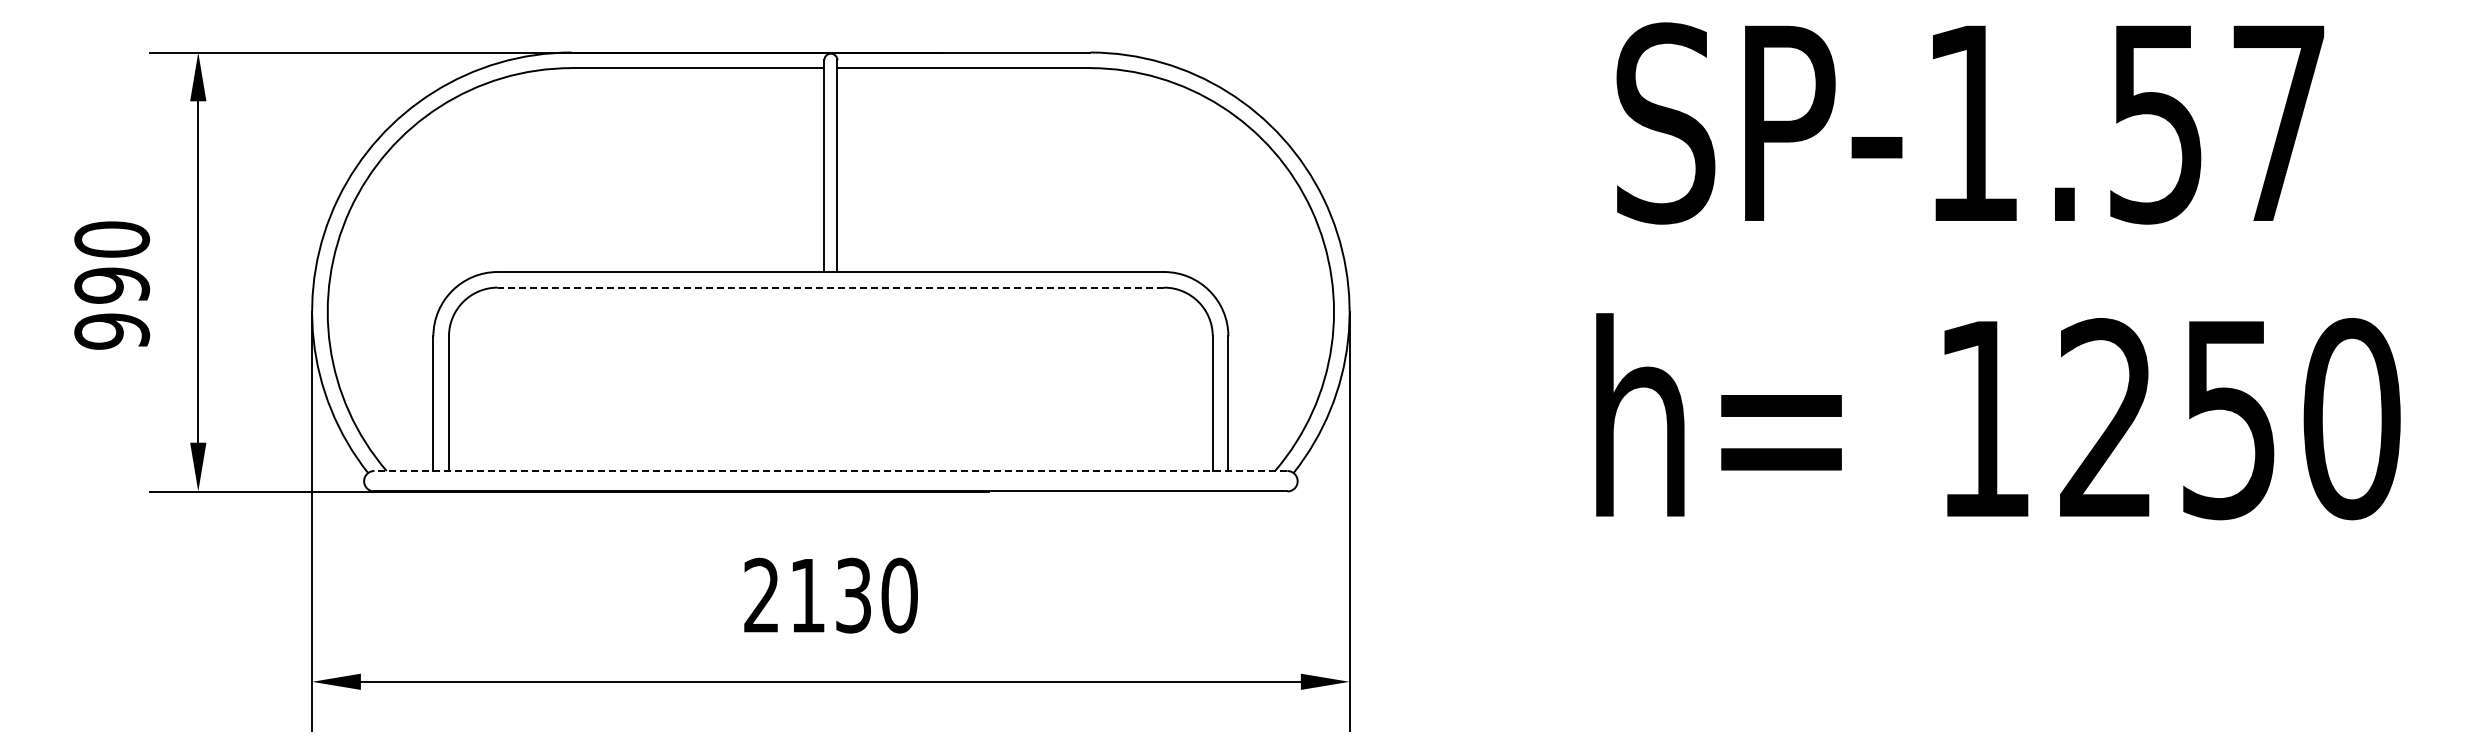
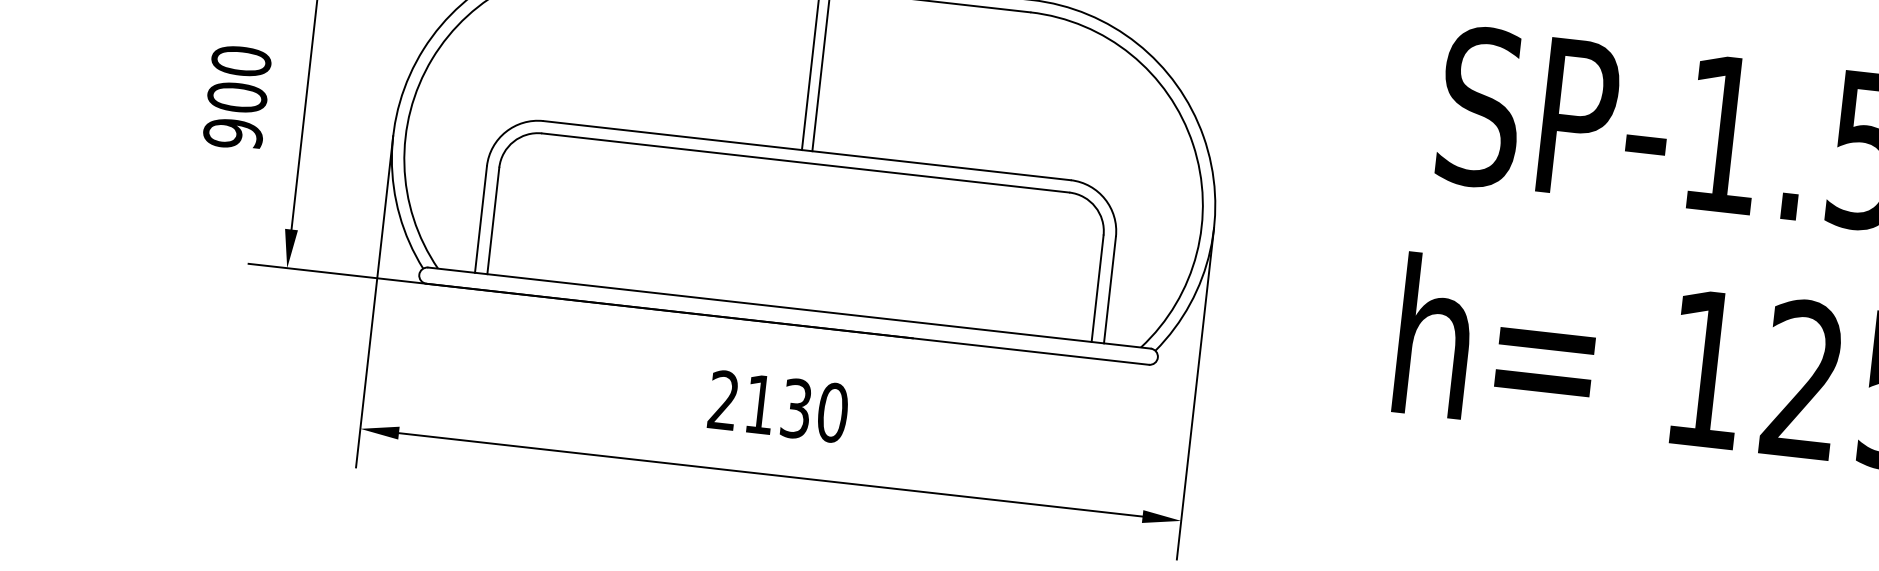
text: (112, 285) -> (237, 97), 990 -> 900
line: (830, 287) -> (805, 162), dashed -> solid
line: (830, 471) -> (789, 308), dashed -> solid

